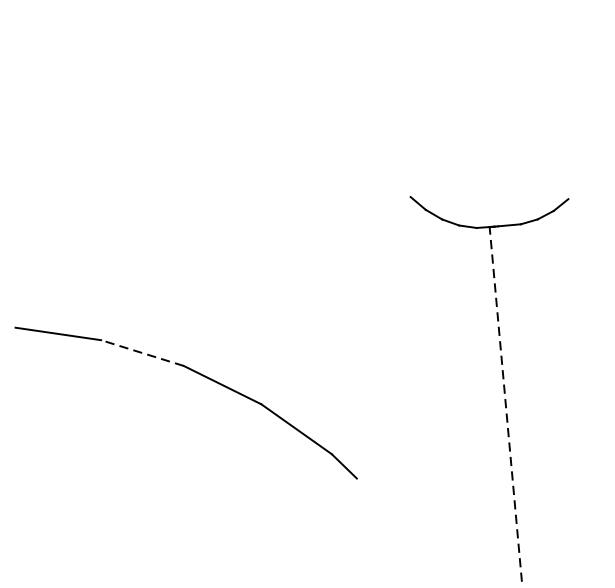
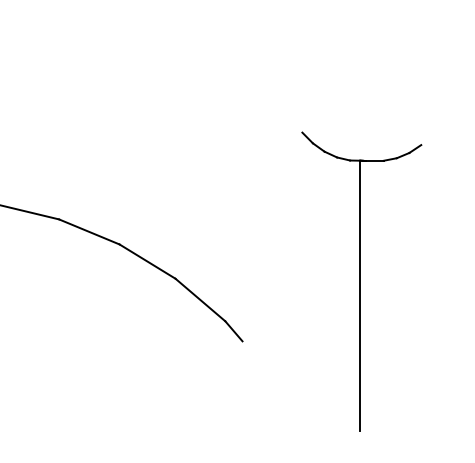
line: (142, 352) -> (89, 231), dashed -> solid
line: (505, 404) -> (359, 295), dashed -> solid

